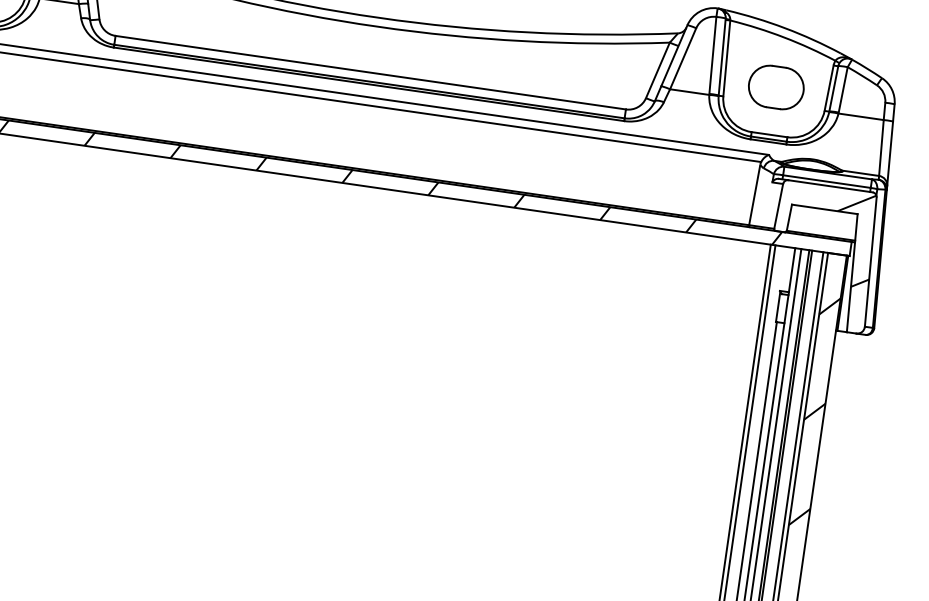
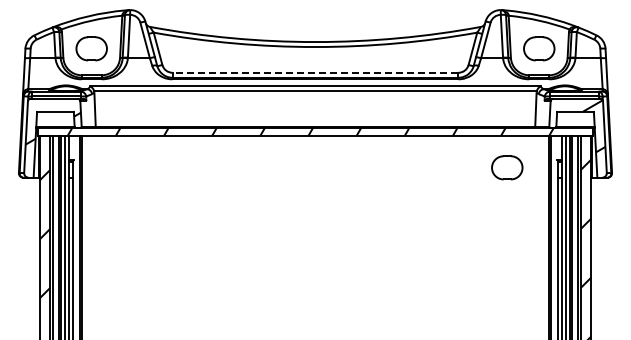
line: (370, 72) -> (315, 72), solid -> dashed
part: (689, 291) -> (507, 167), added

